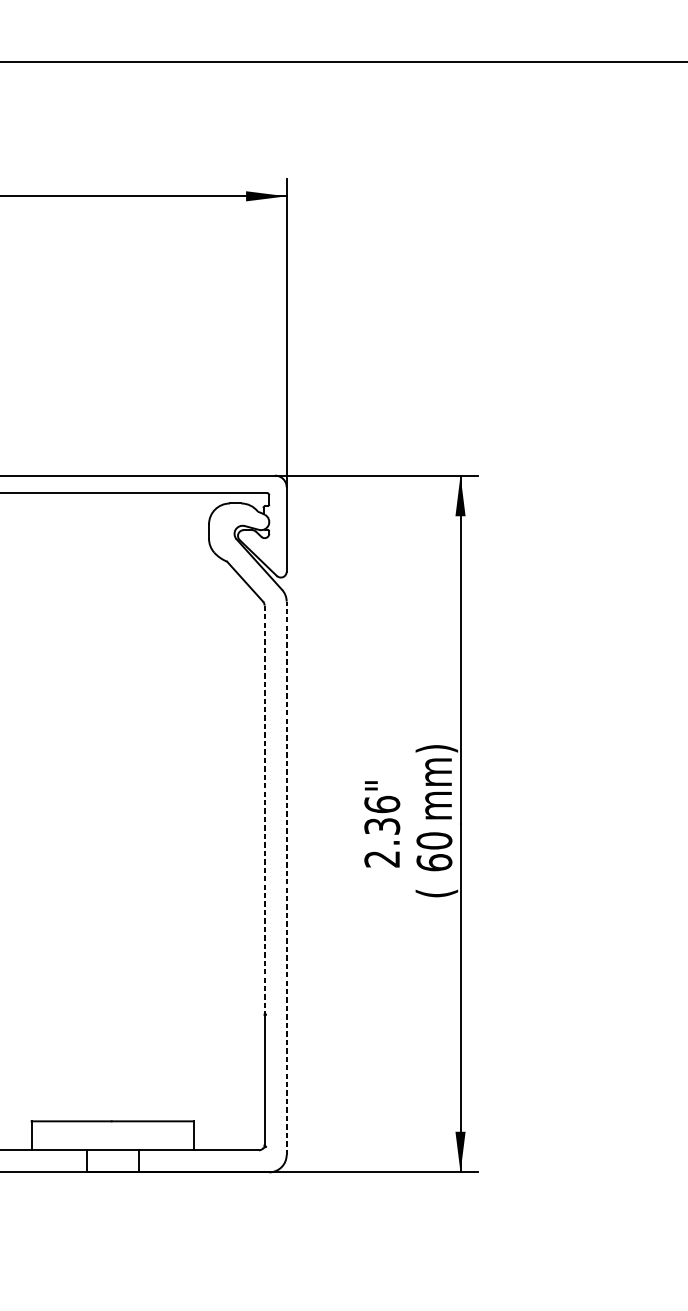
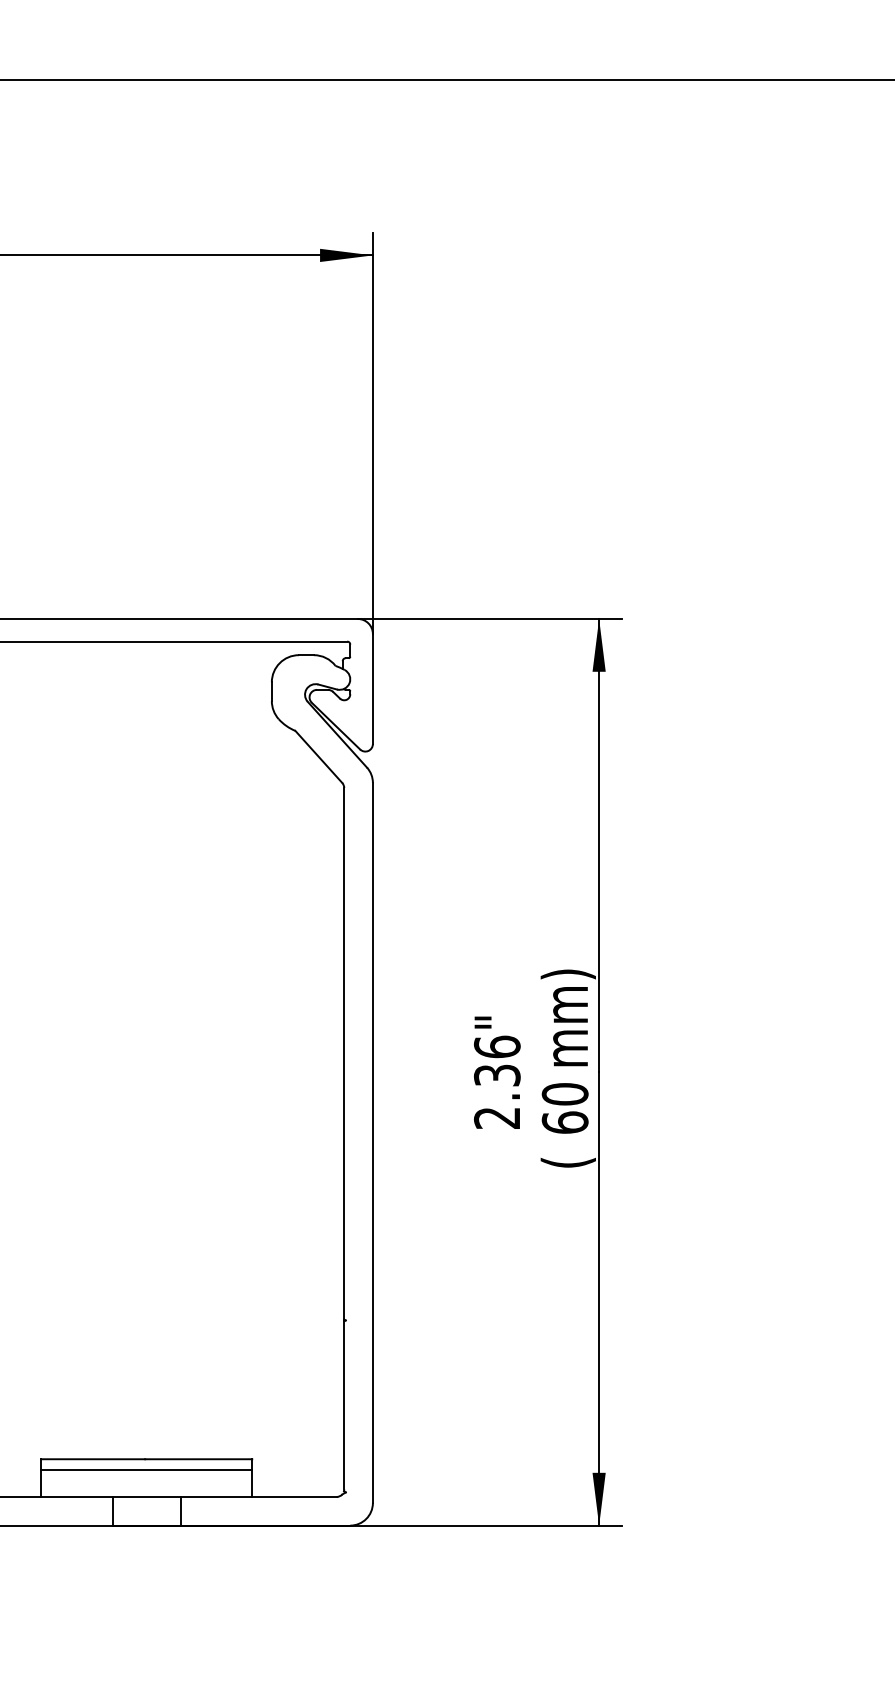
line: (264, 809) -> (344, 1053), dashed -> solid
line: (286, 877) -> (372, 1142), dashed -> solid
line: (112, 1129) -> (146, 1470), added

